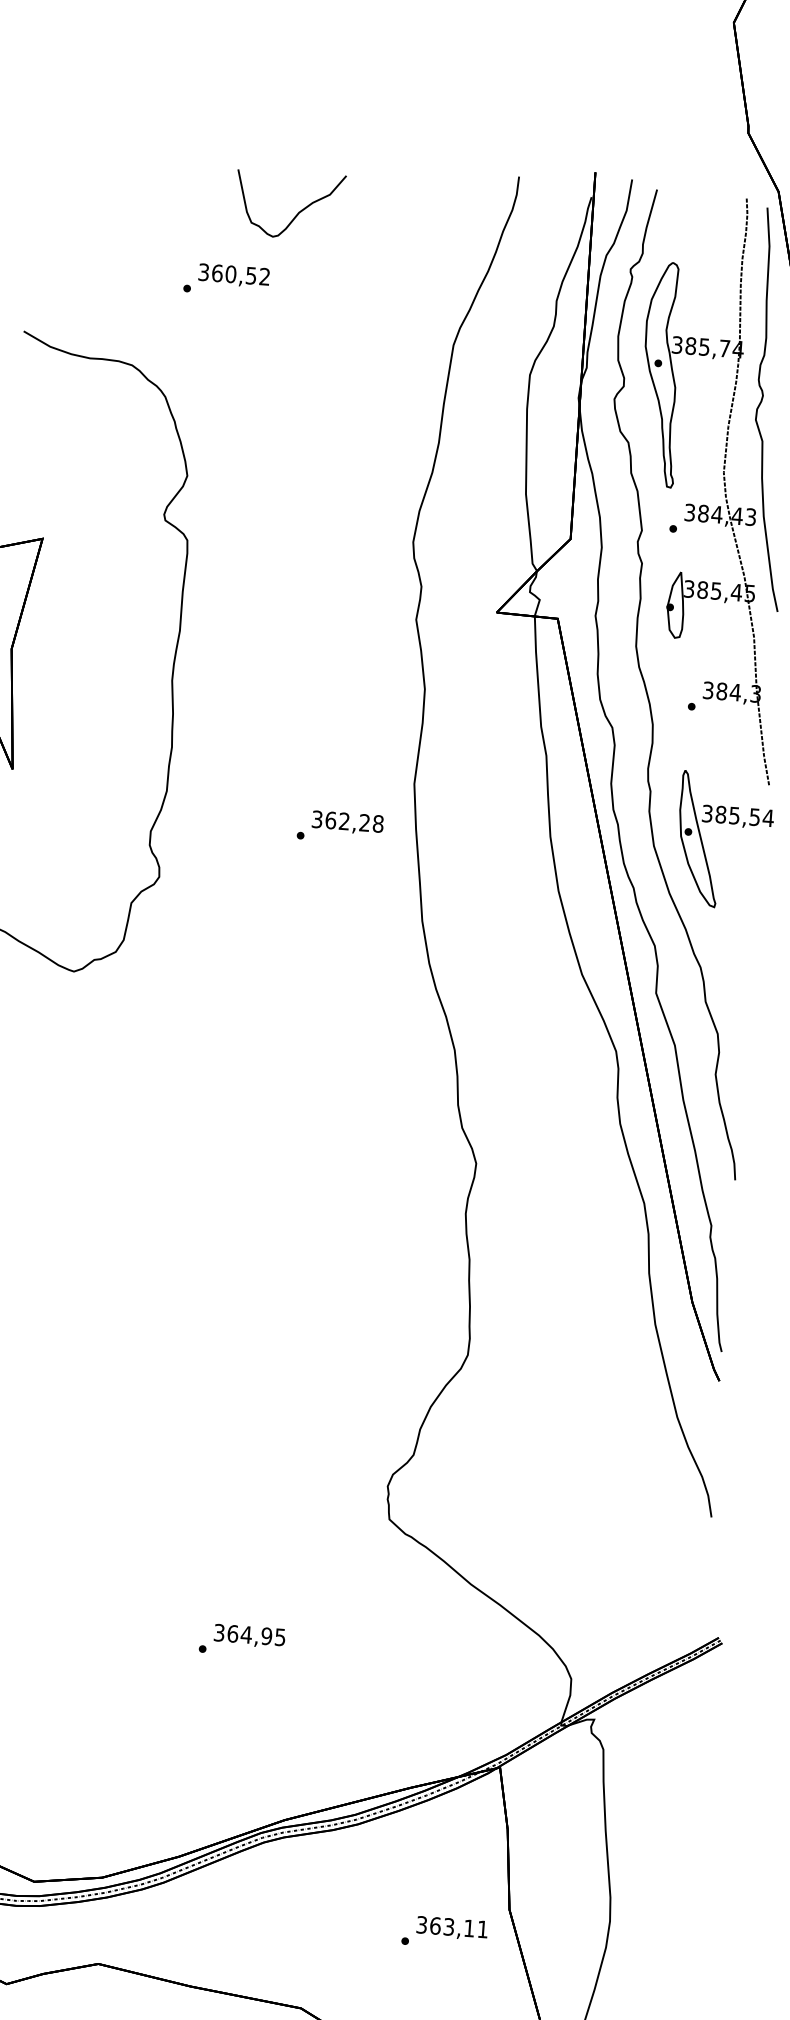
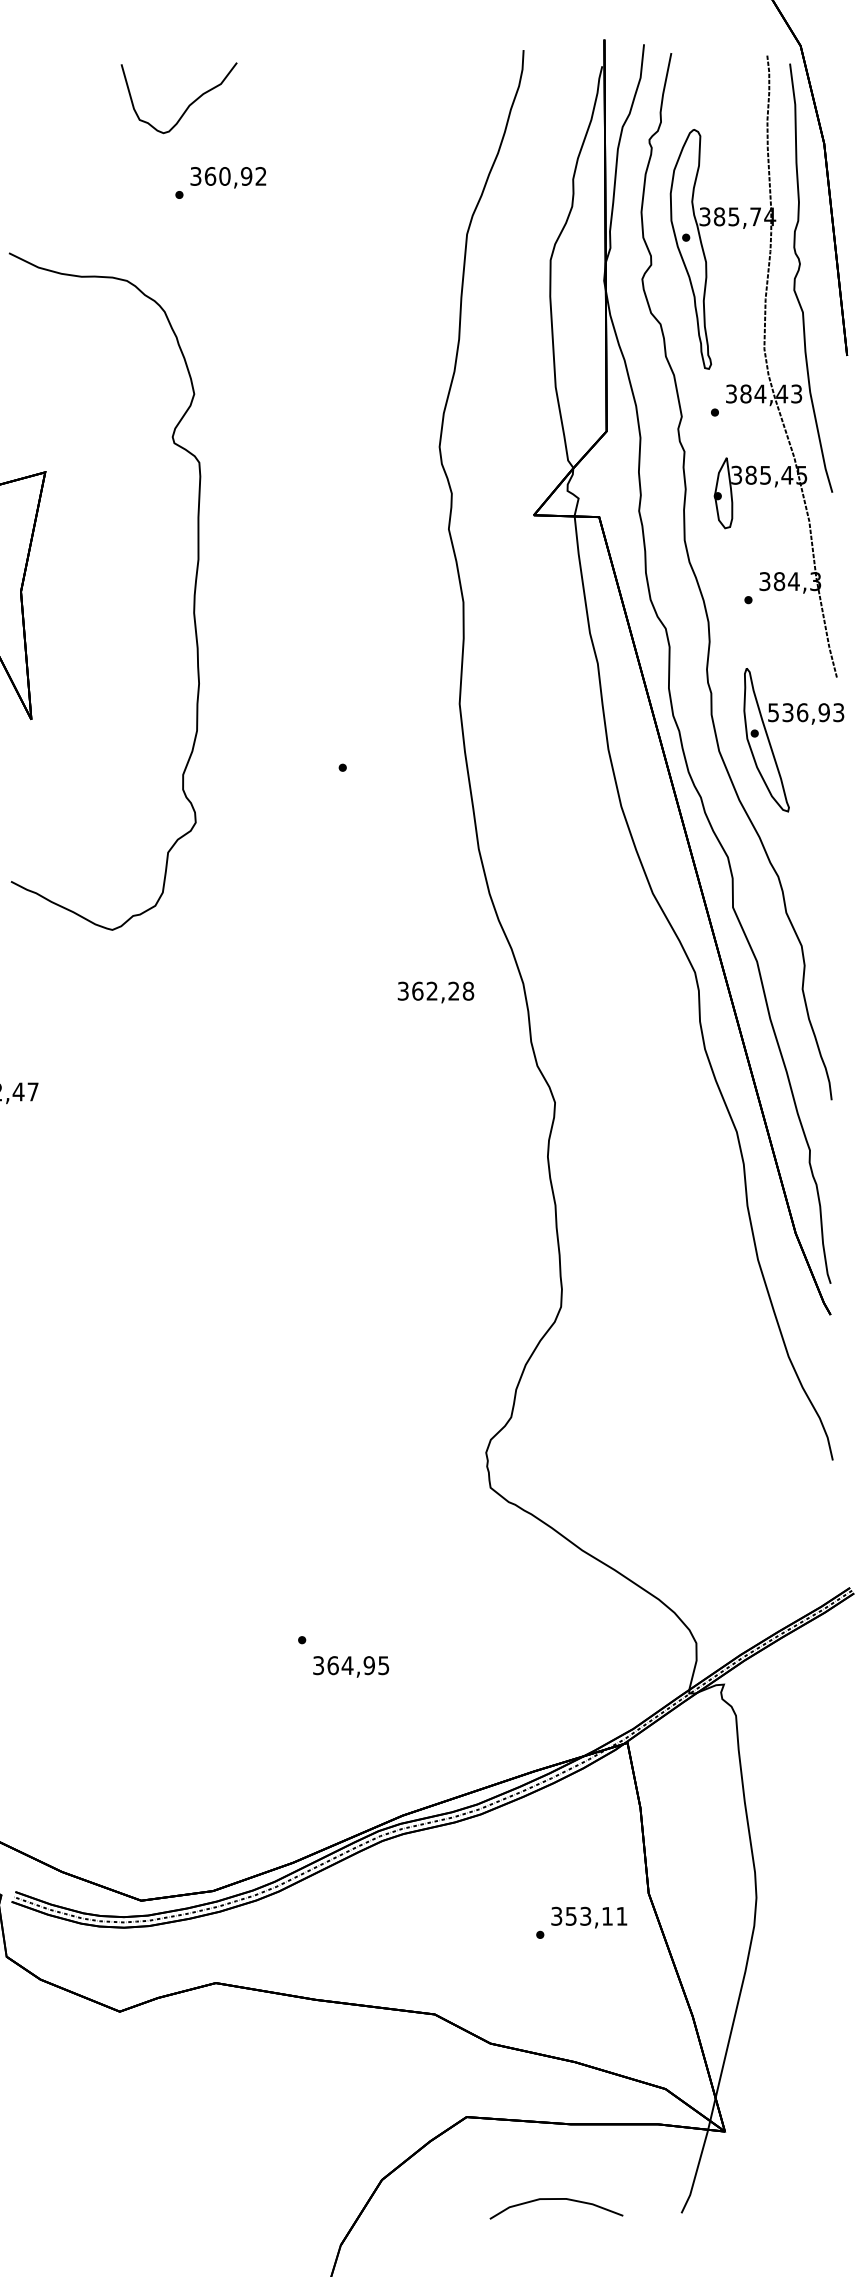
curve: (297, 213) -> (187, 106), moved
text: (251, 275) -> (246, 176), 360,52 -> 360,92
text: (738, 815) -> (806, 712), 385,54 -> 536,93
text: (347, 822) -> (435, 992), moved
text: (250, 1635) -> (351, 1666), moved
text: (435, 1925) -> (571, 1915), 363,11 -> 353,11

